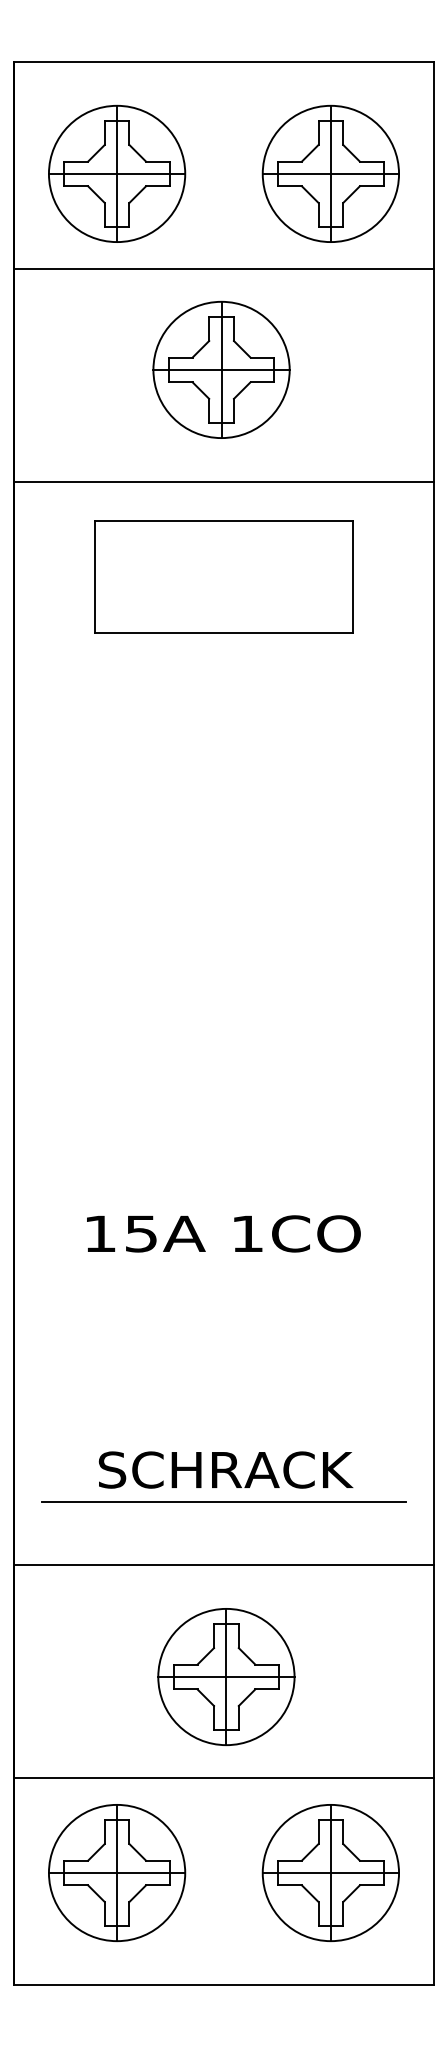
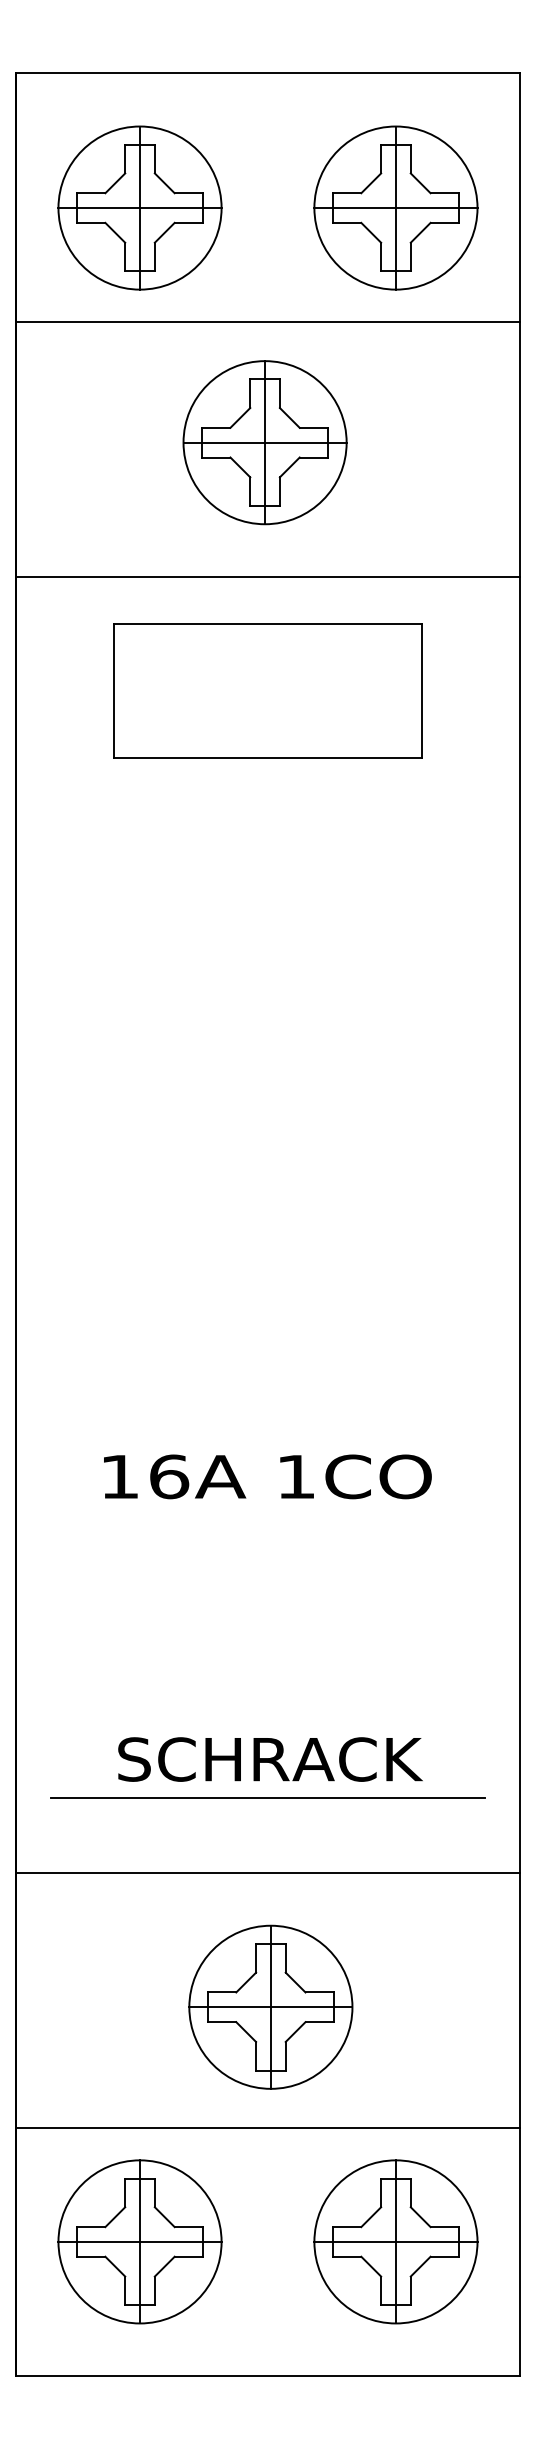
text: (141, 1233) -> (169, 1476), 15A -> 16A

